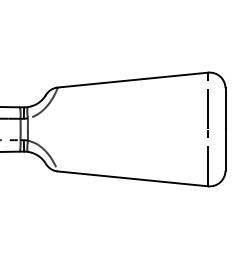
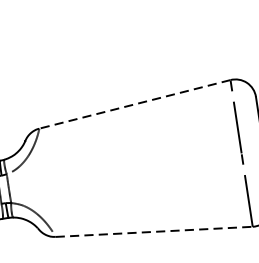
line: (133, 80) -> (135, 104), solid -> dashed
line: (133, 178) -> (154, 231), solid -> dashed

